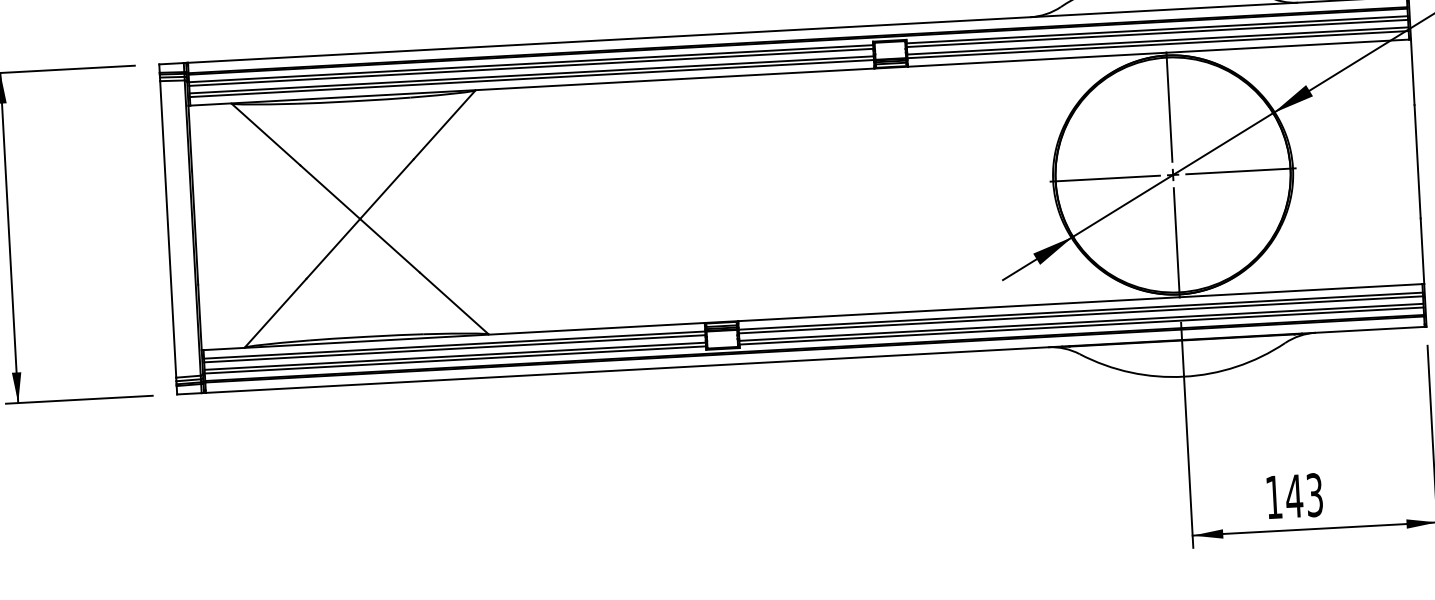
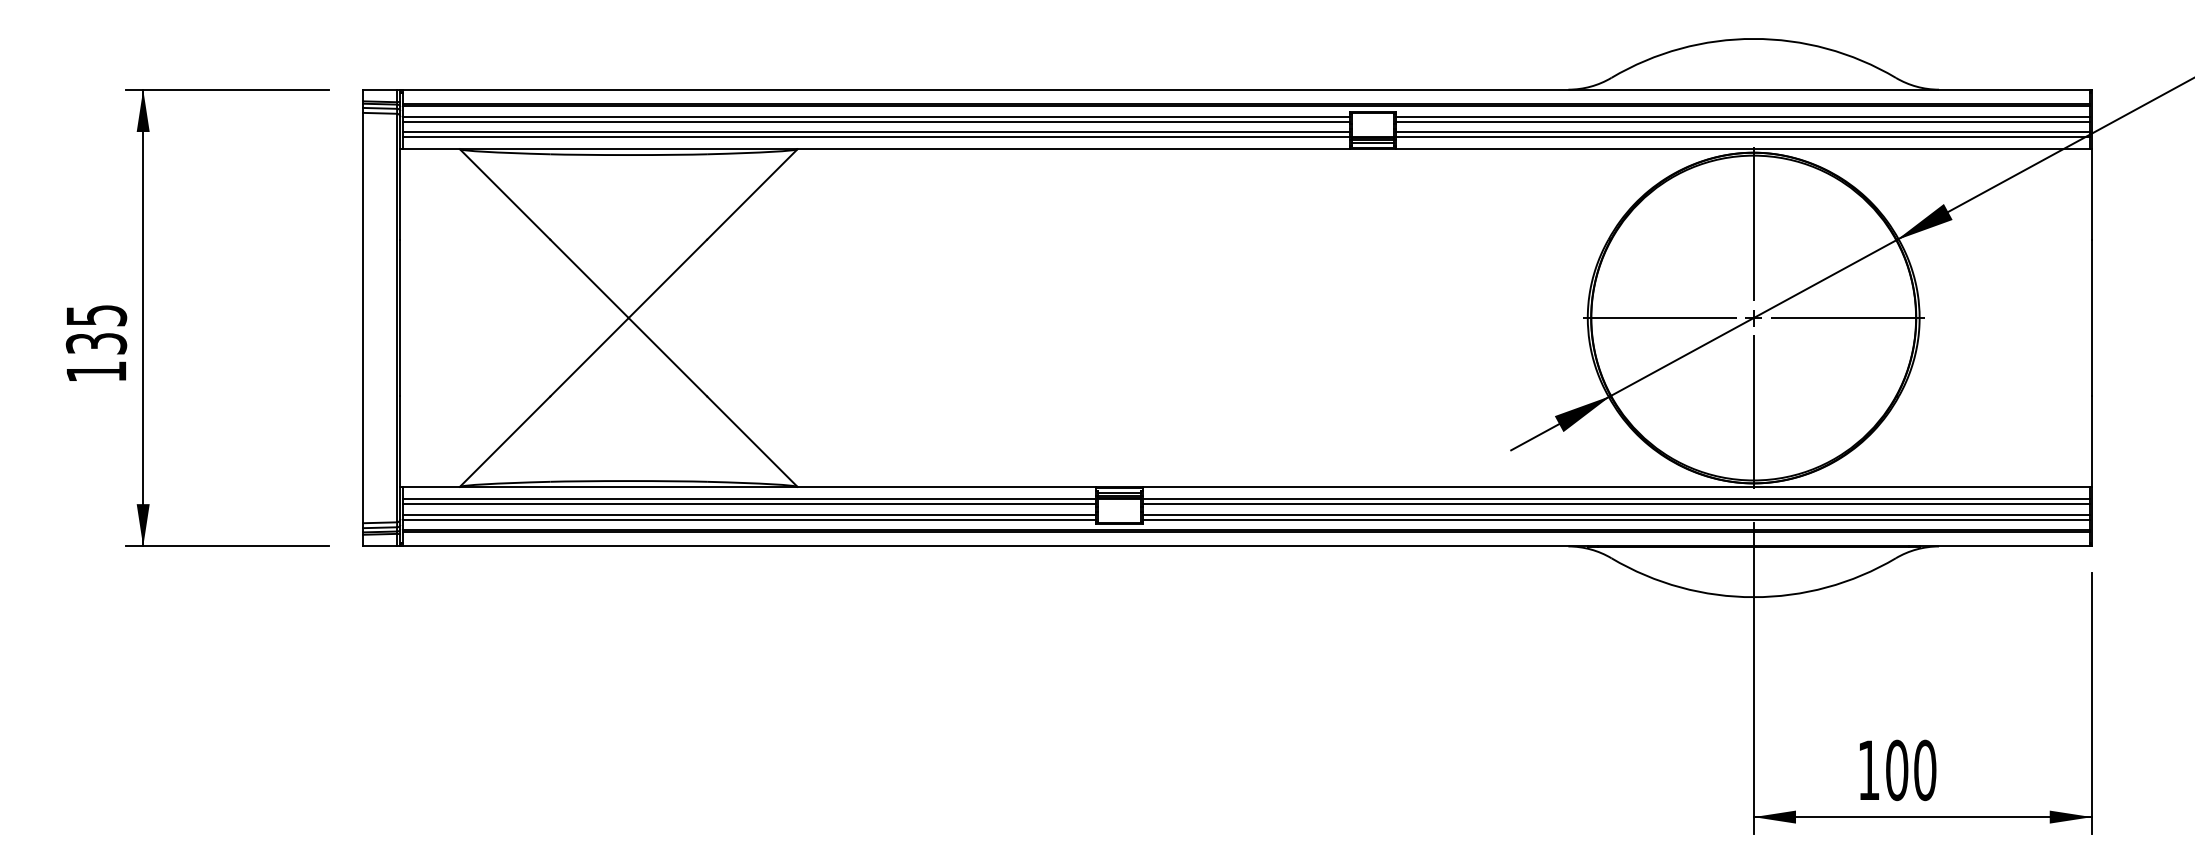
text: (1304, 495) -> (1910, 770), 143 -> 100

